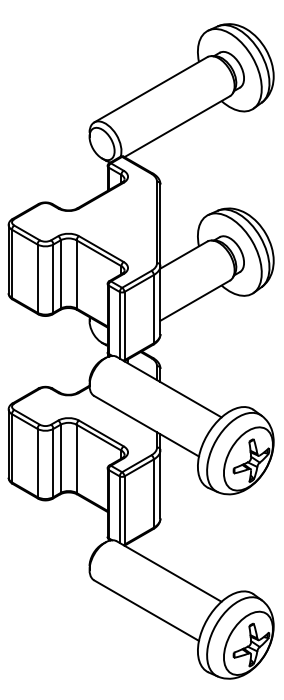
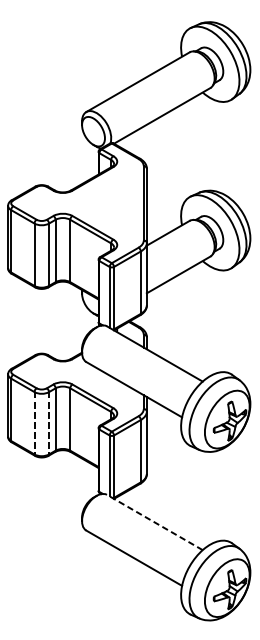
line: (37, 463) -> (34, 423), solid -> dashed
line: (53, 463) -> (49, 423), solid -> dashed
line: (168, 571) -> (154, 522), solid -> dashed

